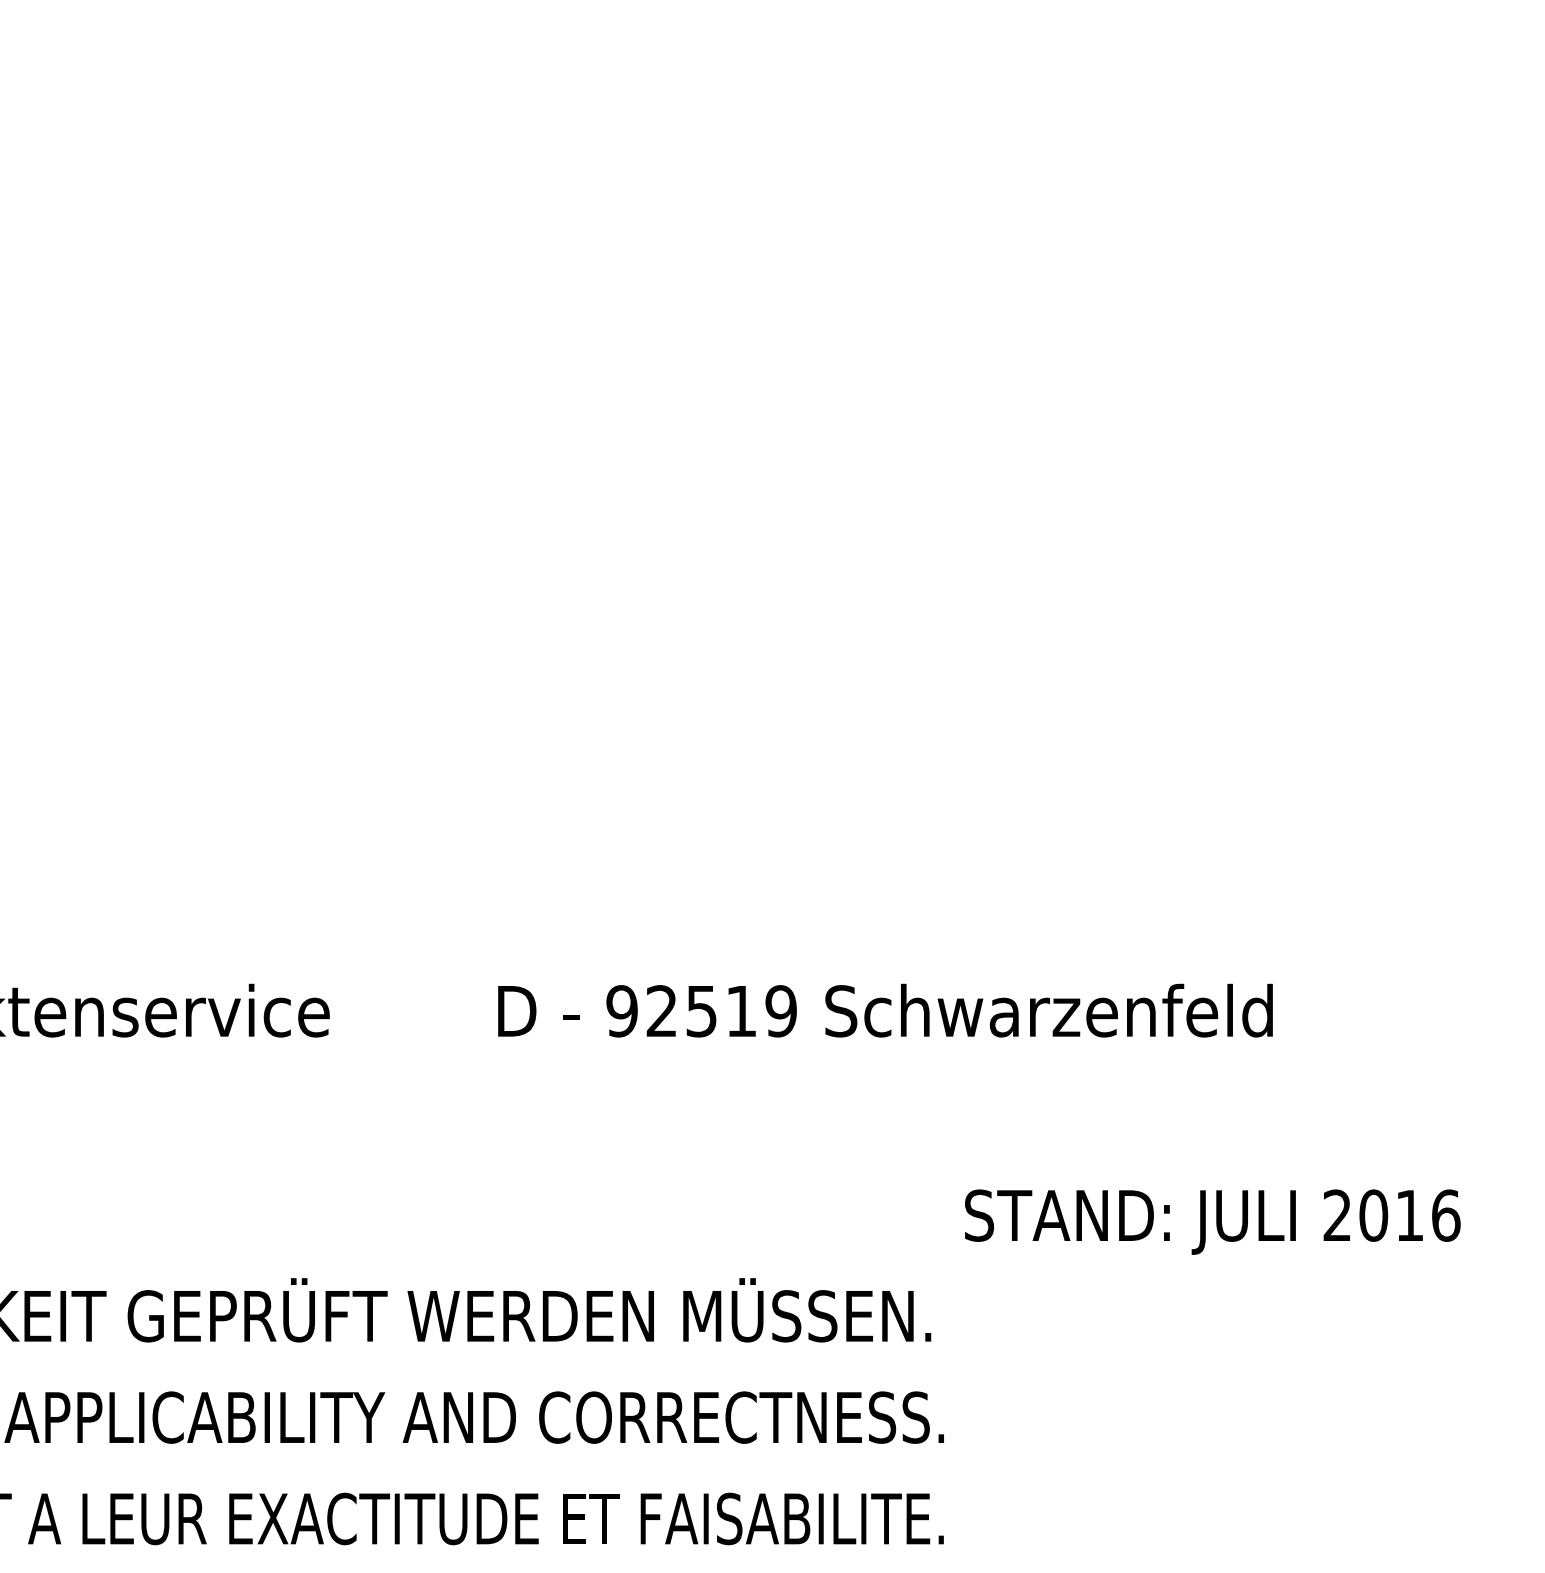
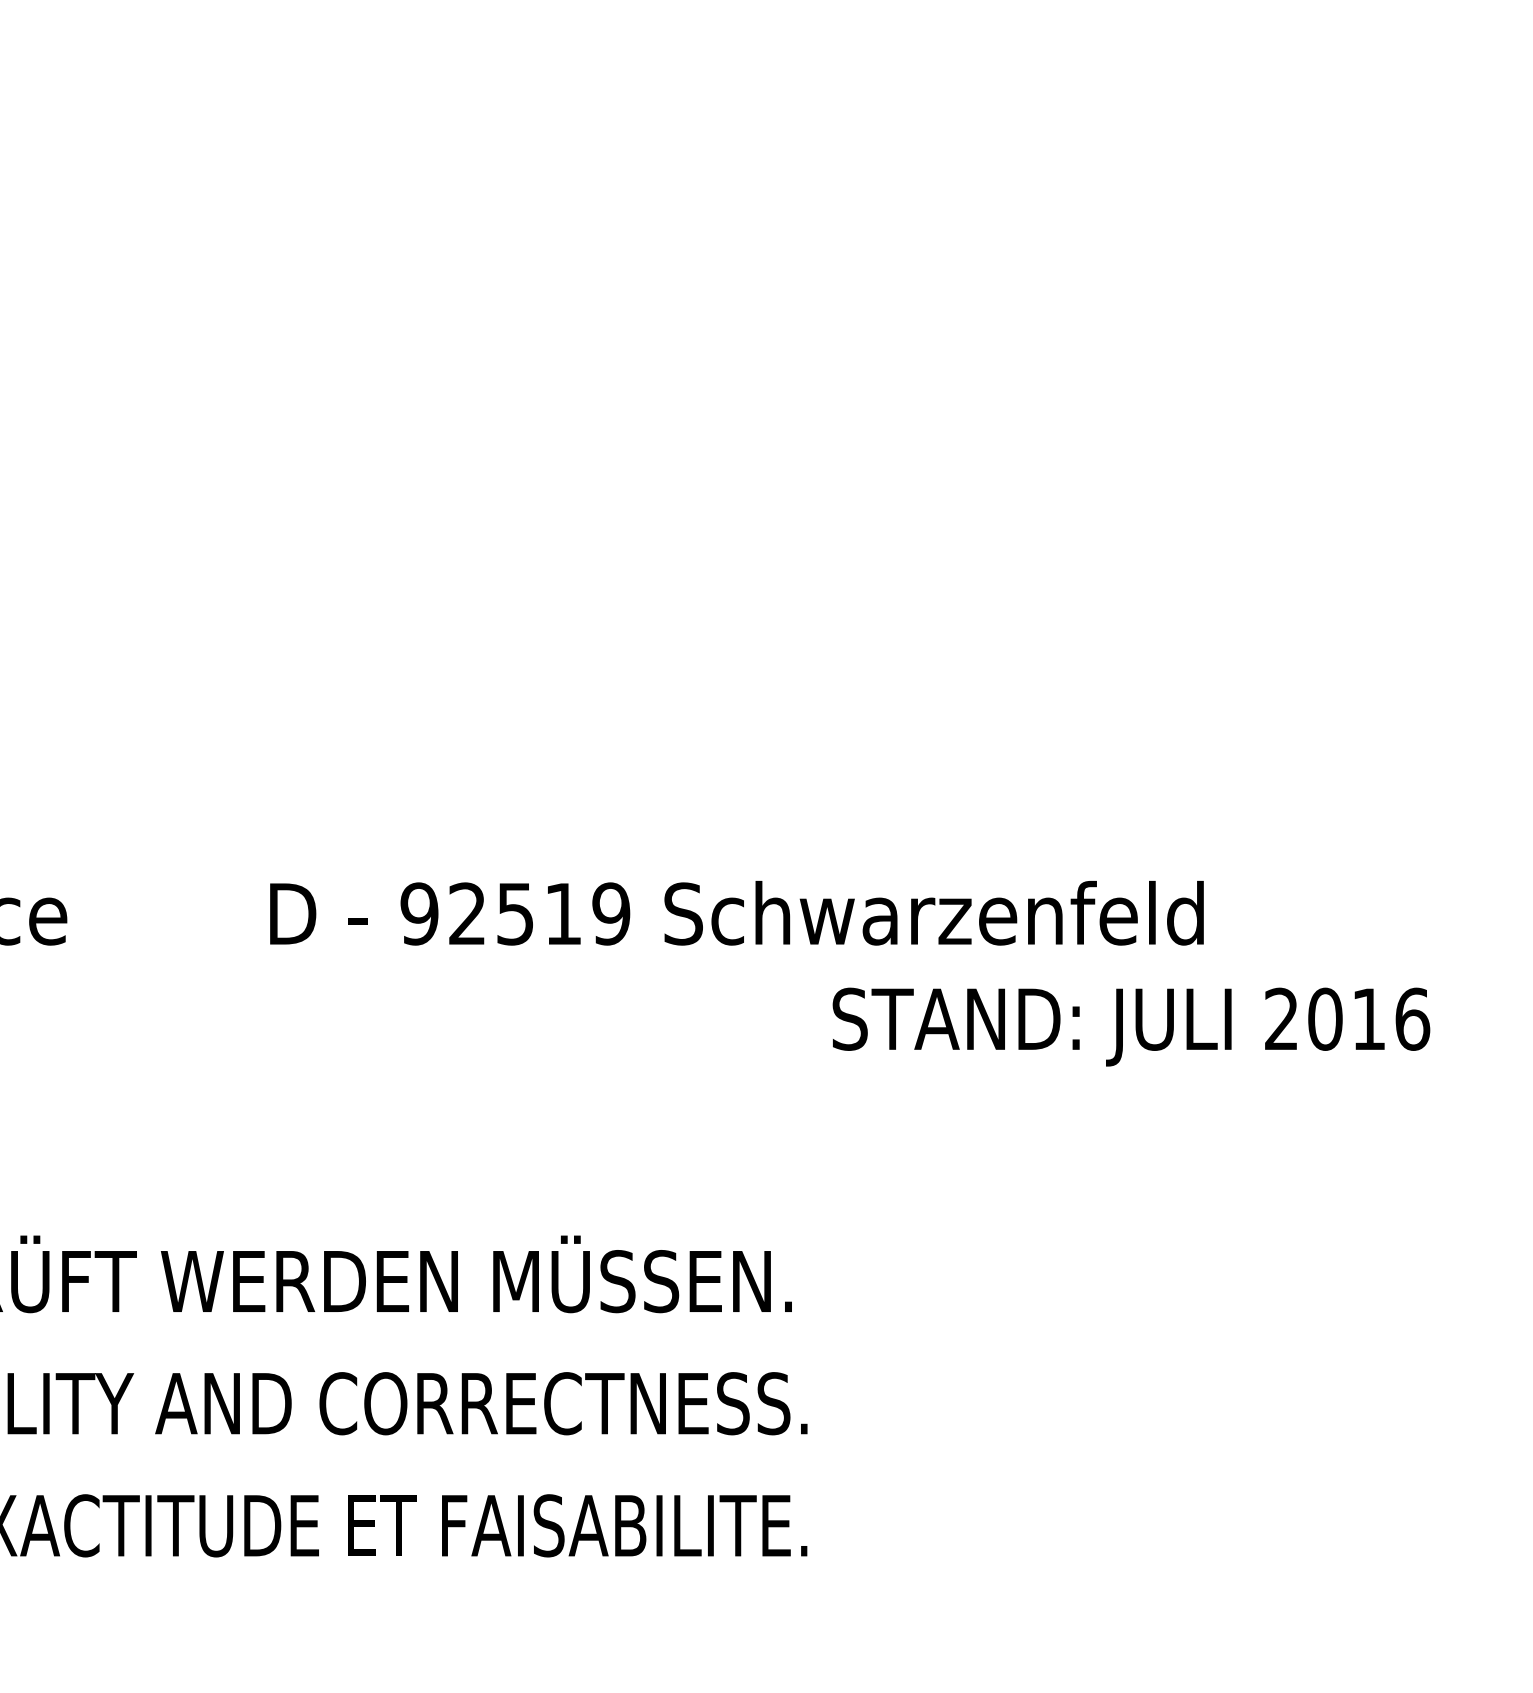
text: (1212, 1221) -> (1131, 1026), moved

